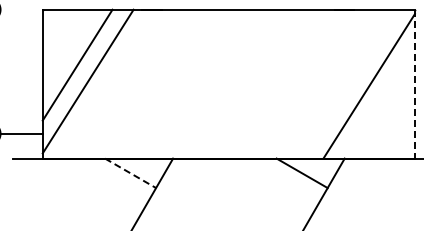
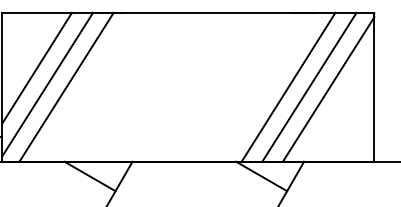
line: (107, 83) -> (66, 86), added
line: (328, 83) -> (287, 86), added
line: (349, 83) -> (308, 86), added
line: (414, 84) -> (373, 87), dashed -> solid
line: (131, 173) -> (90, 176), dashed -> solid

